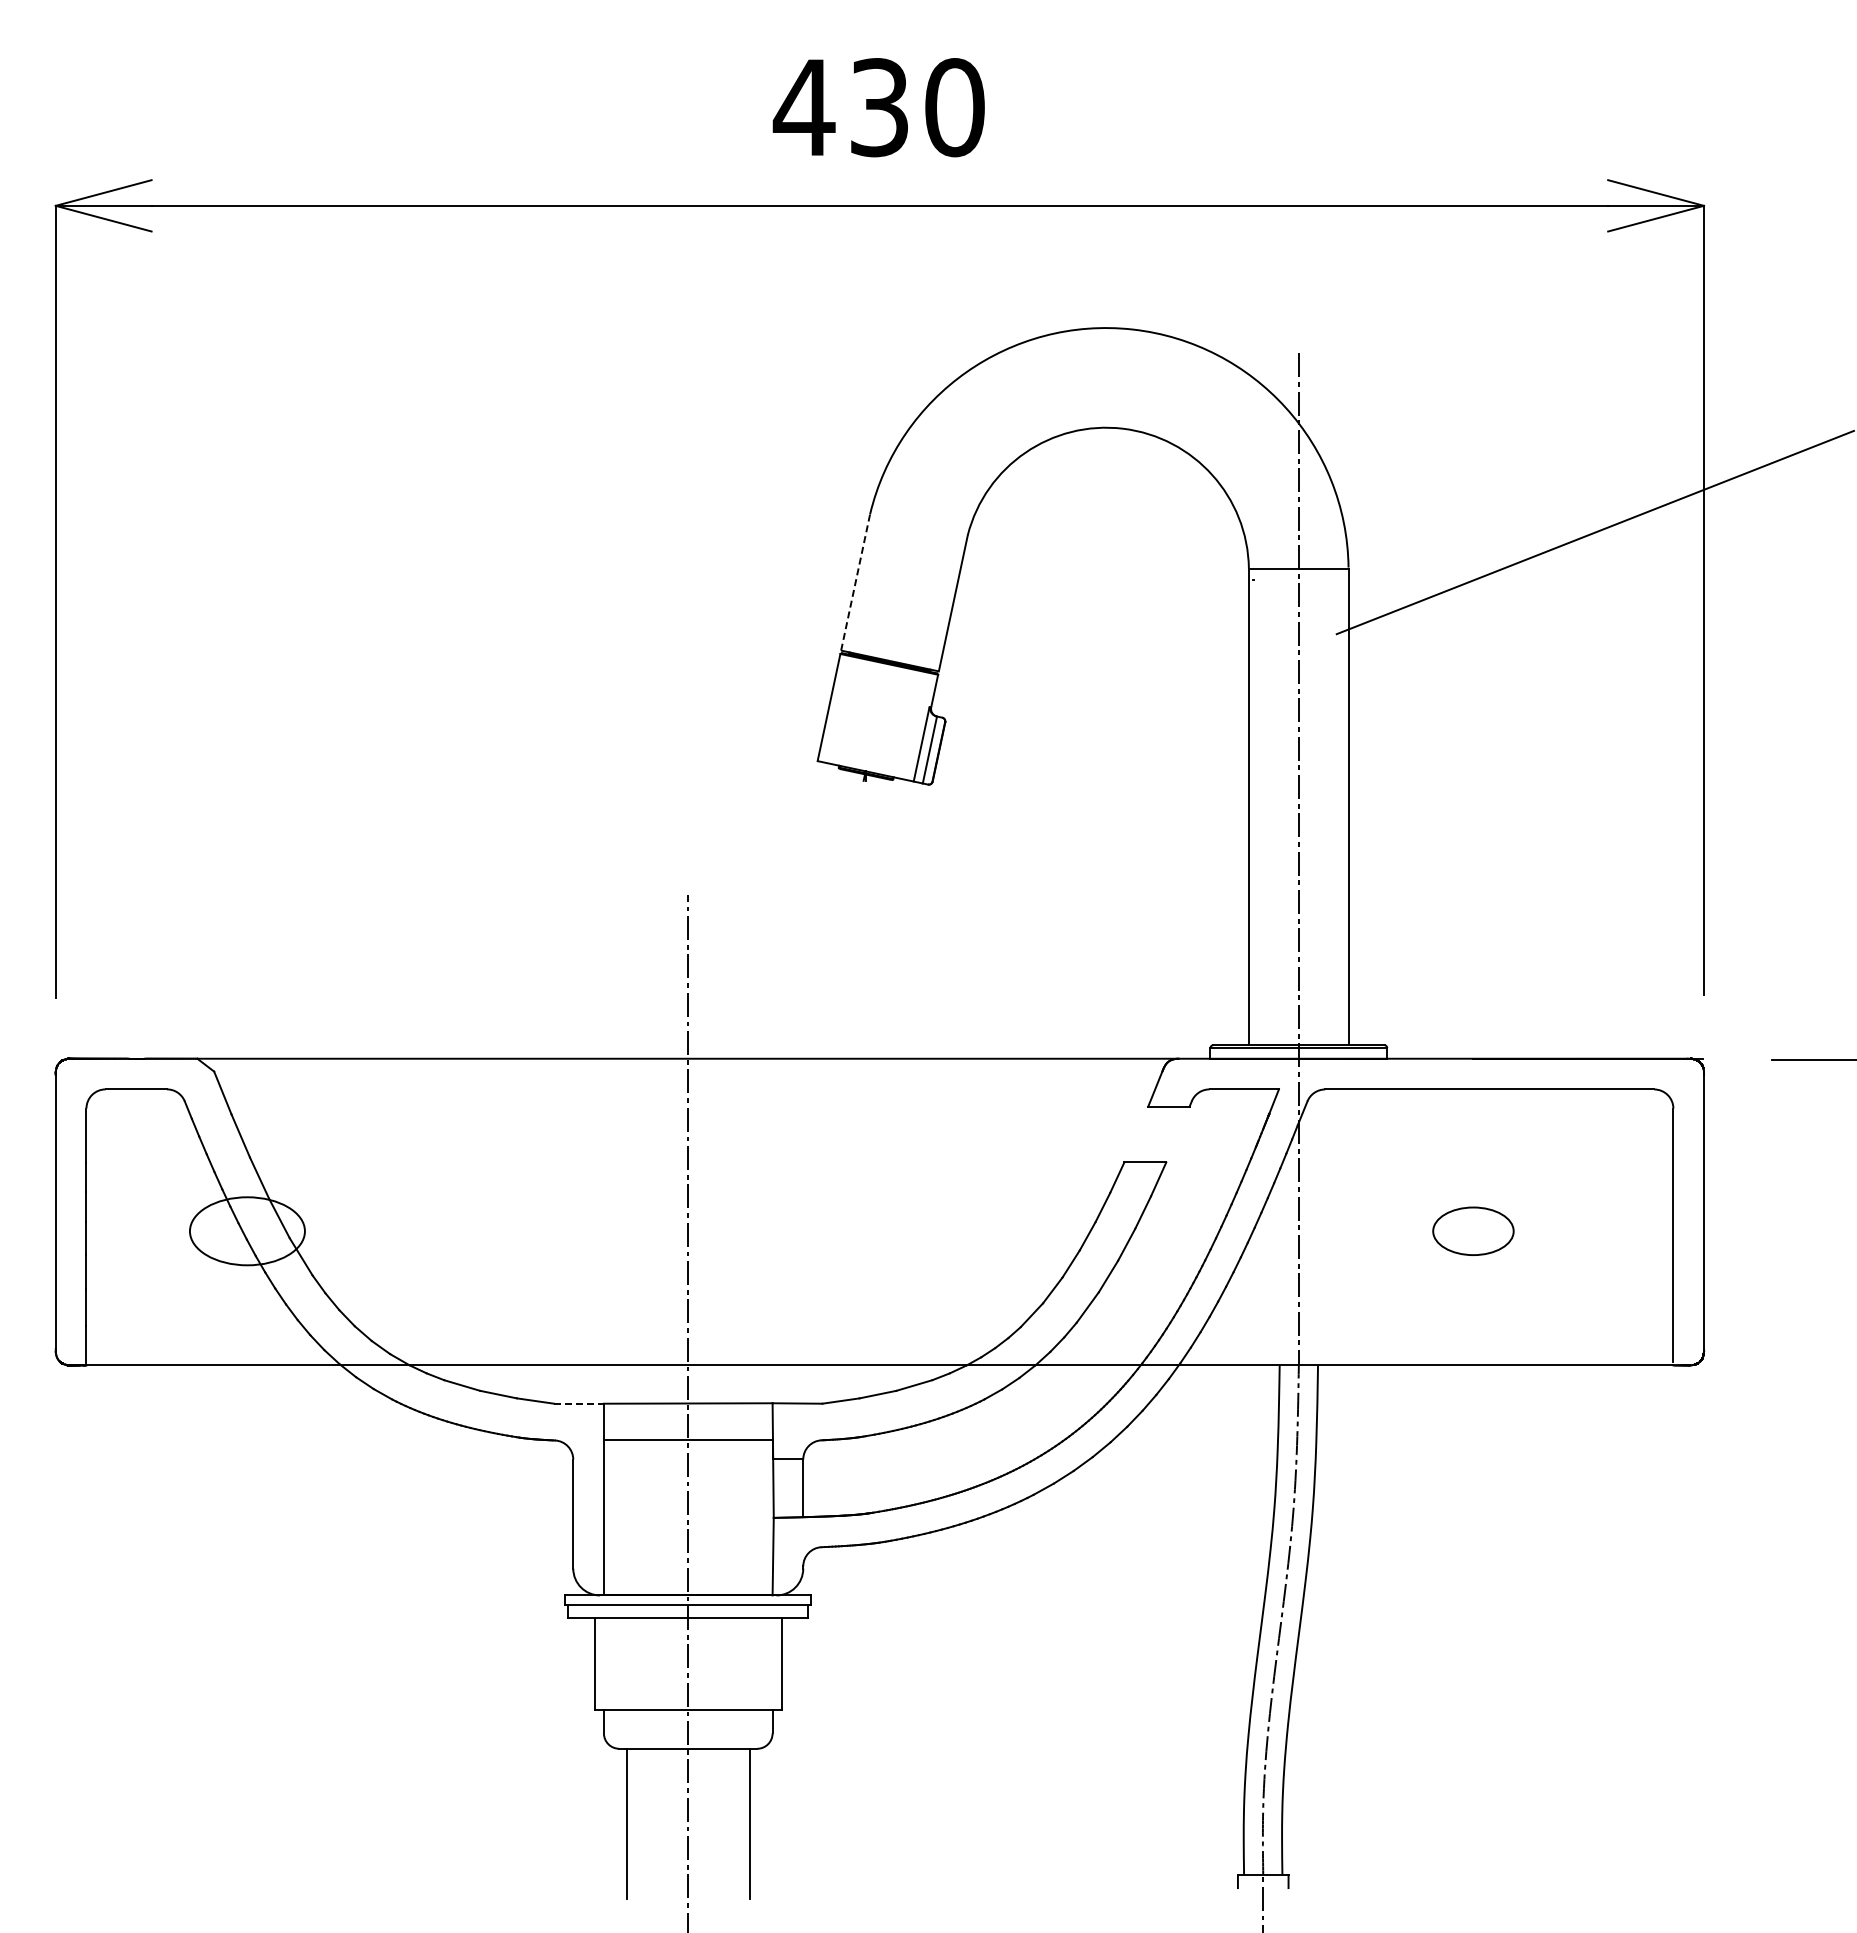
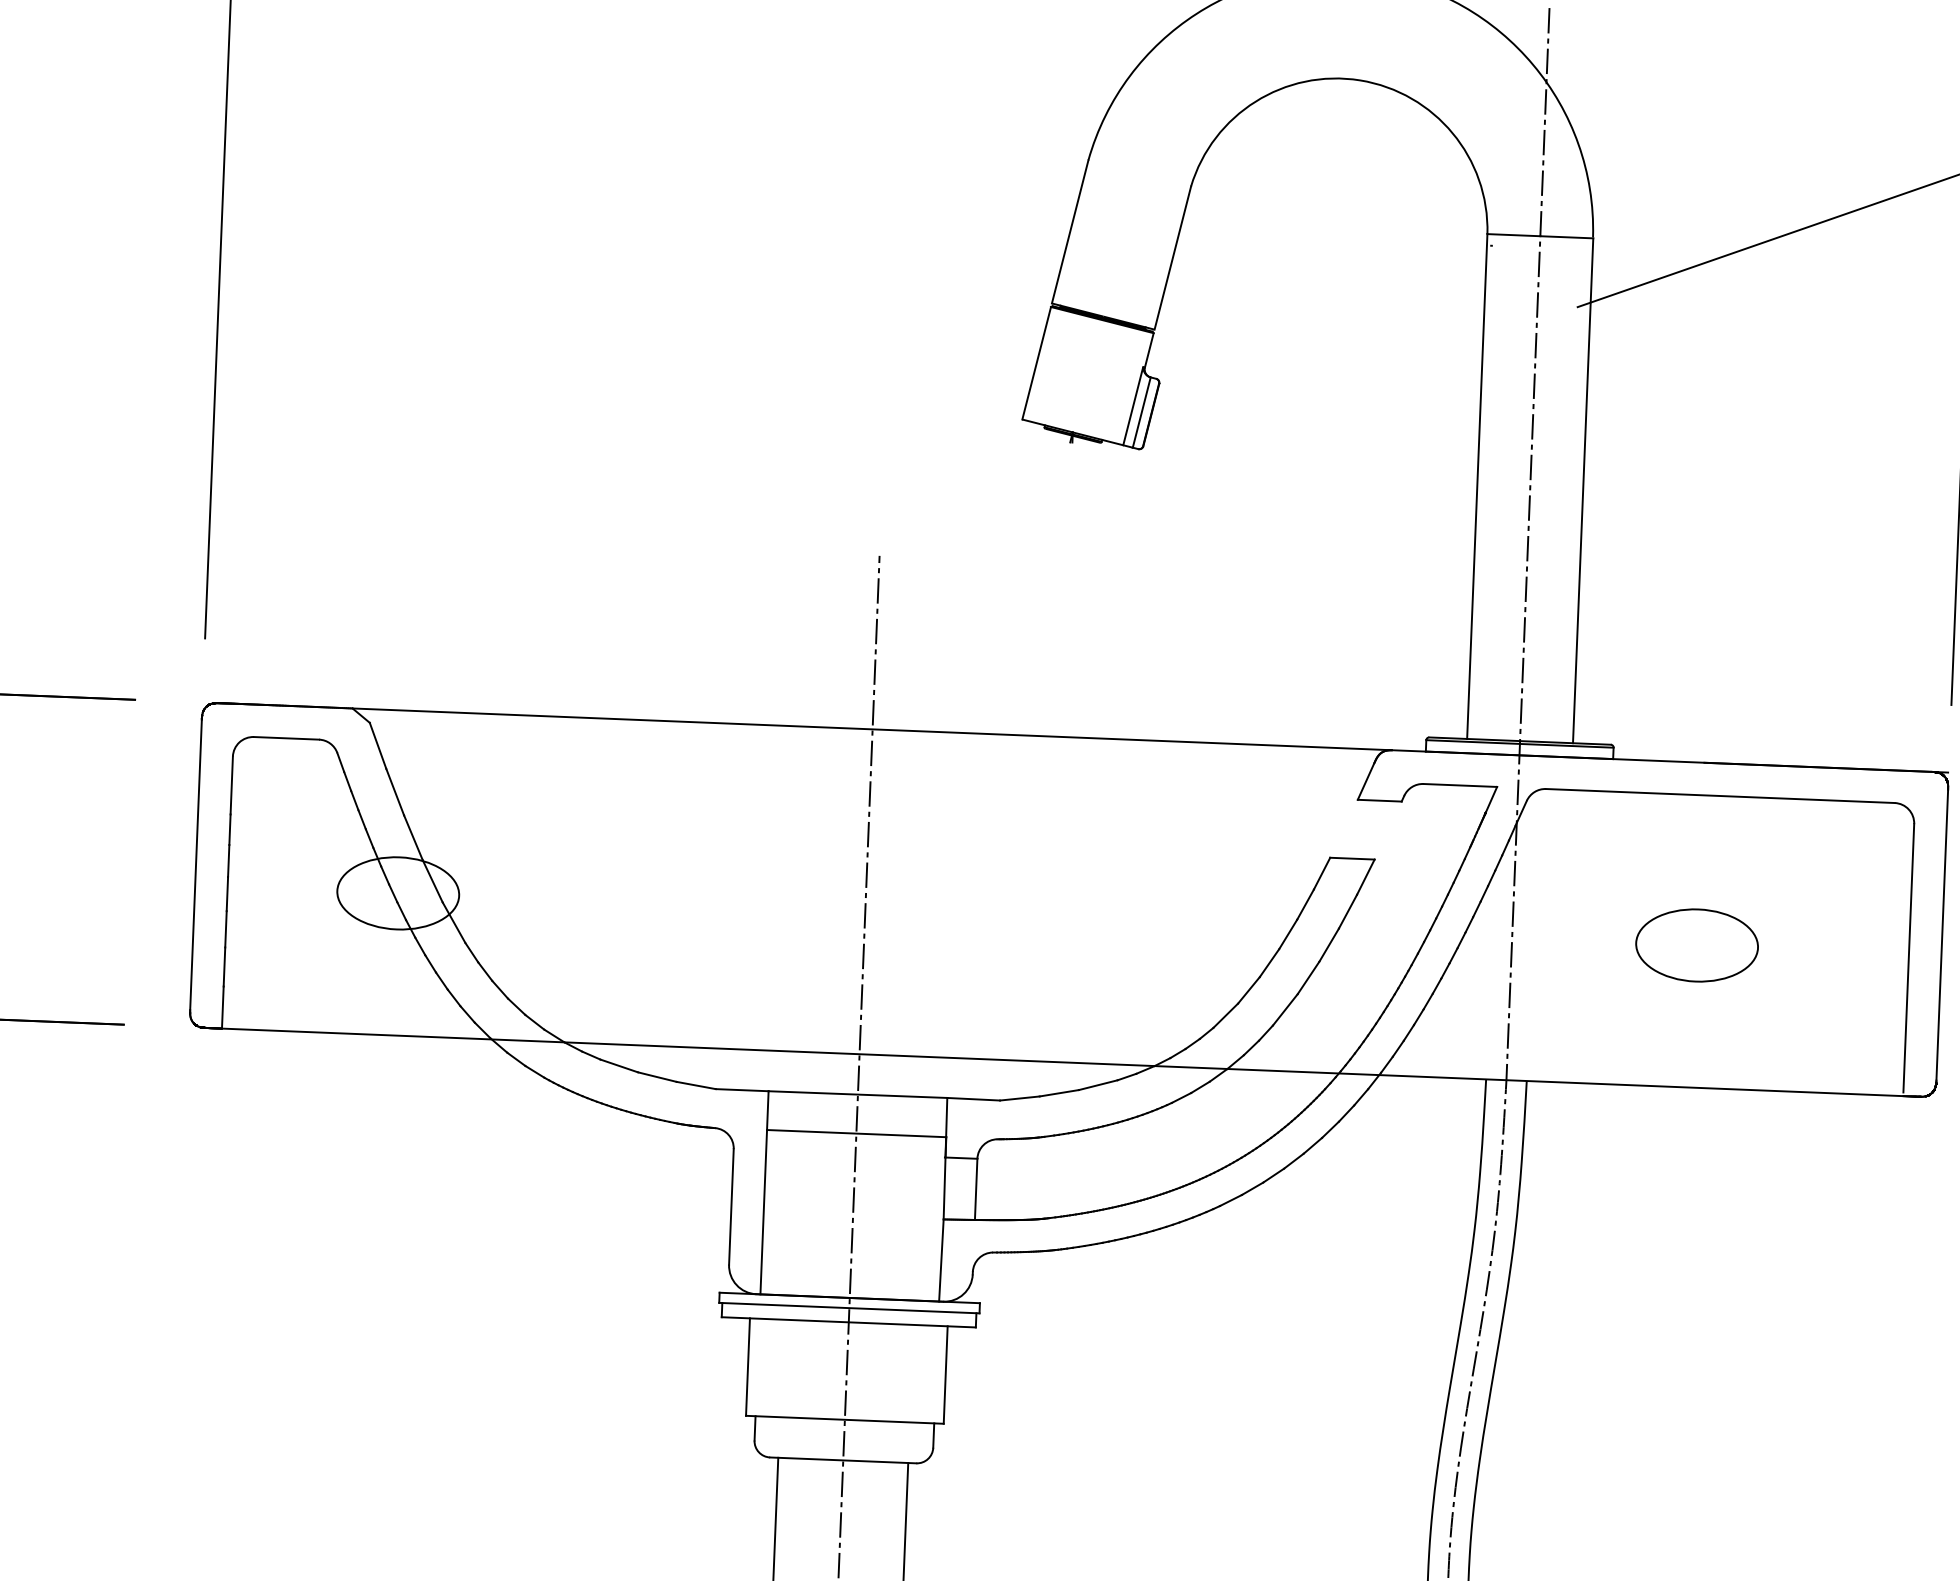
line: (855, 582) -> (1070, 231), dashed -> solid
part: (1473, 1231) -> (1697, 945), size x1.43
line: (579, 1403) -> (742, 1089), dashed -> solid

